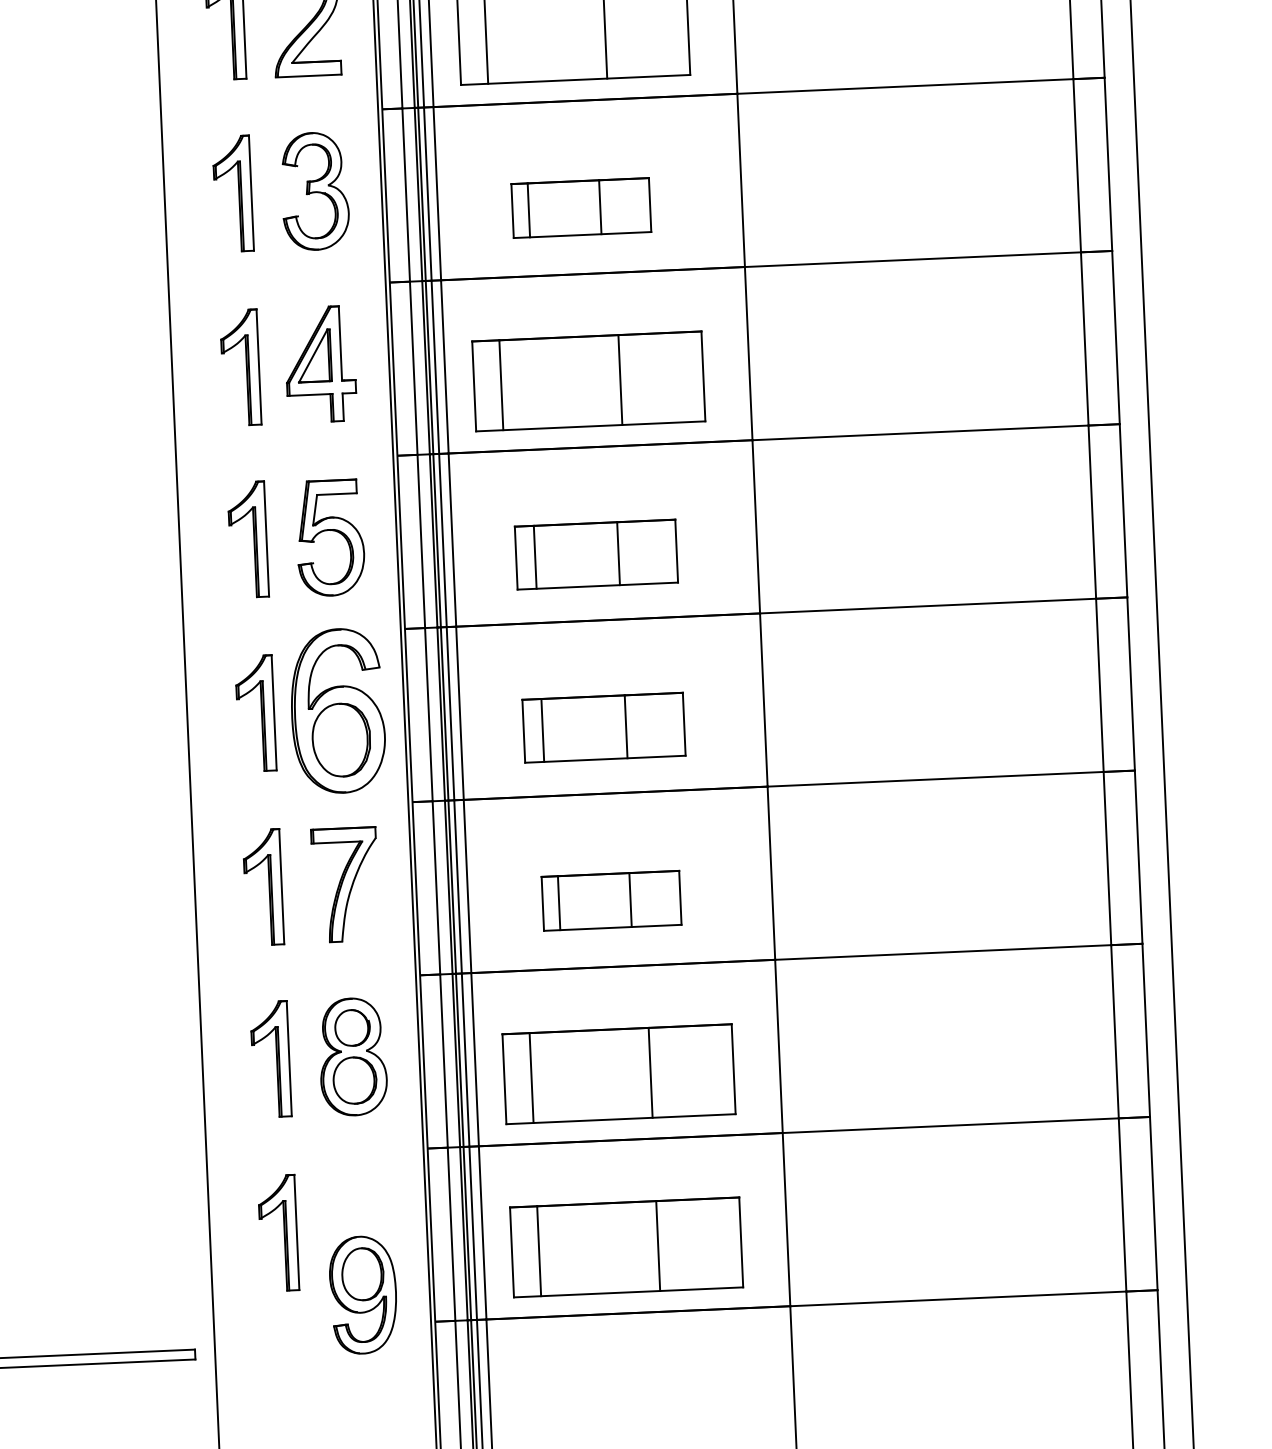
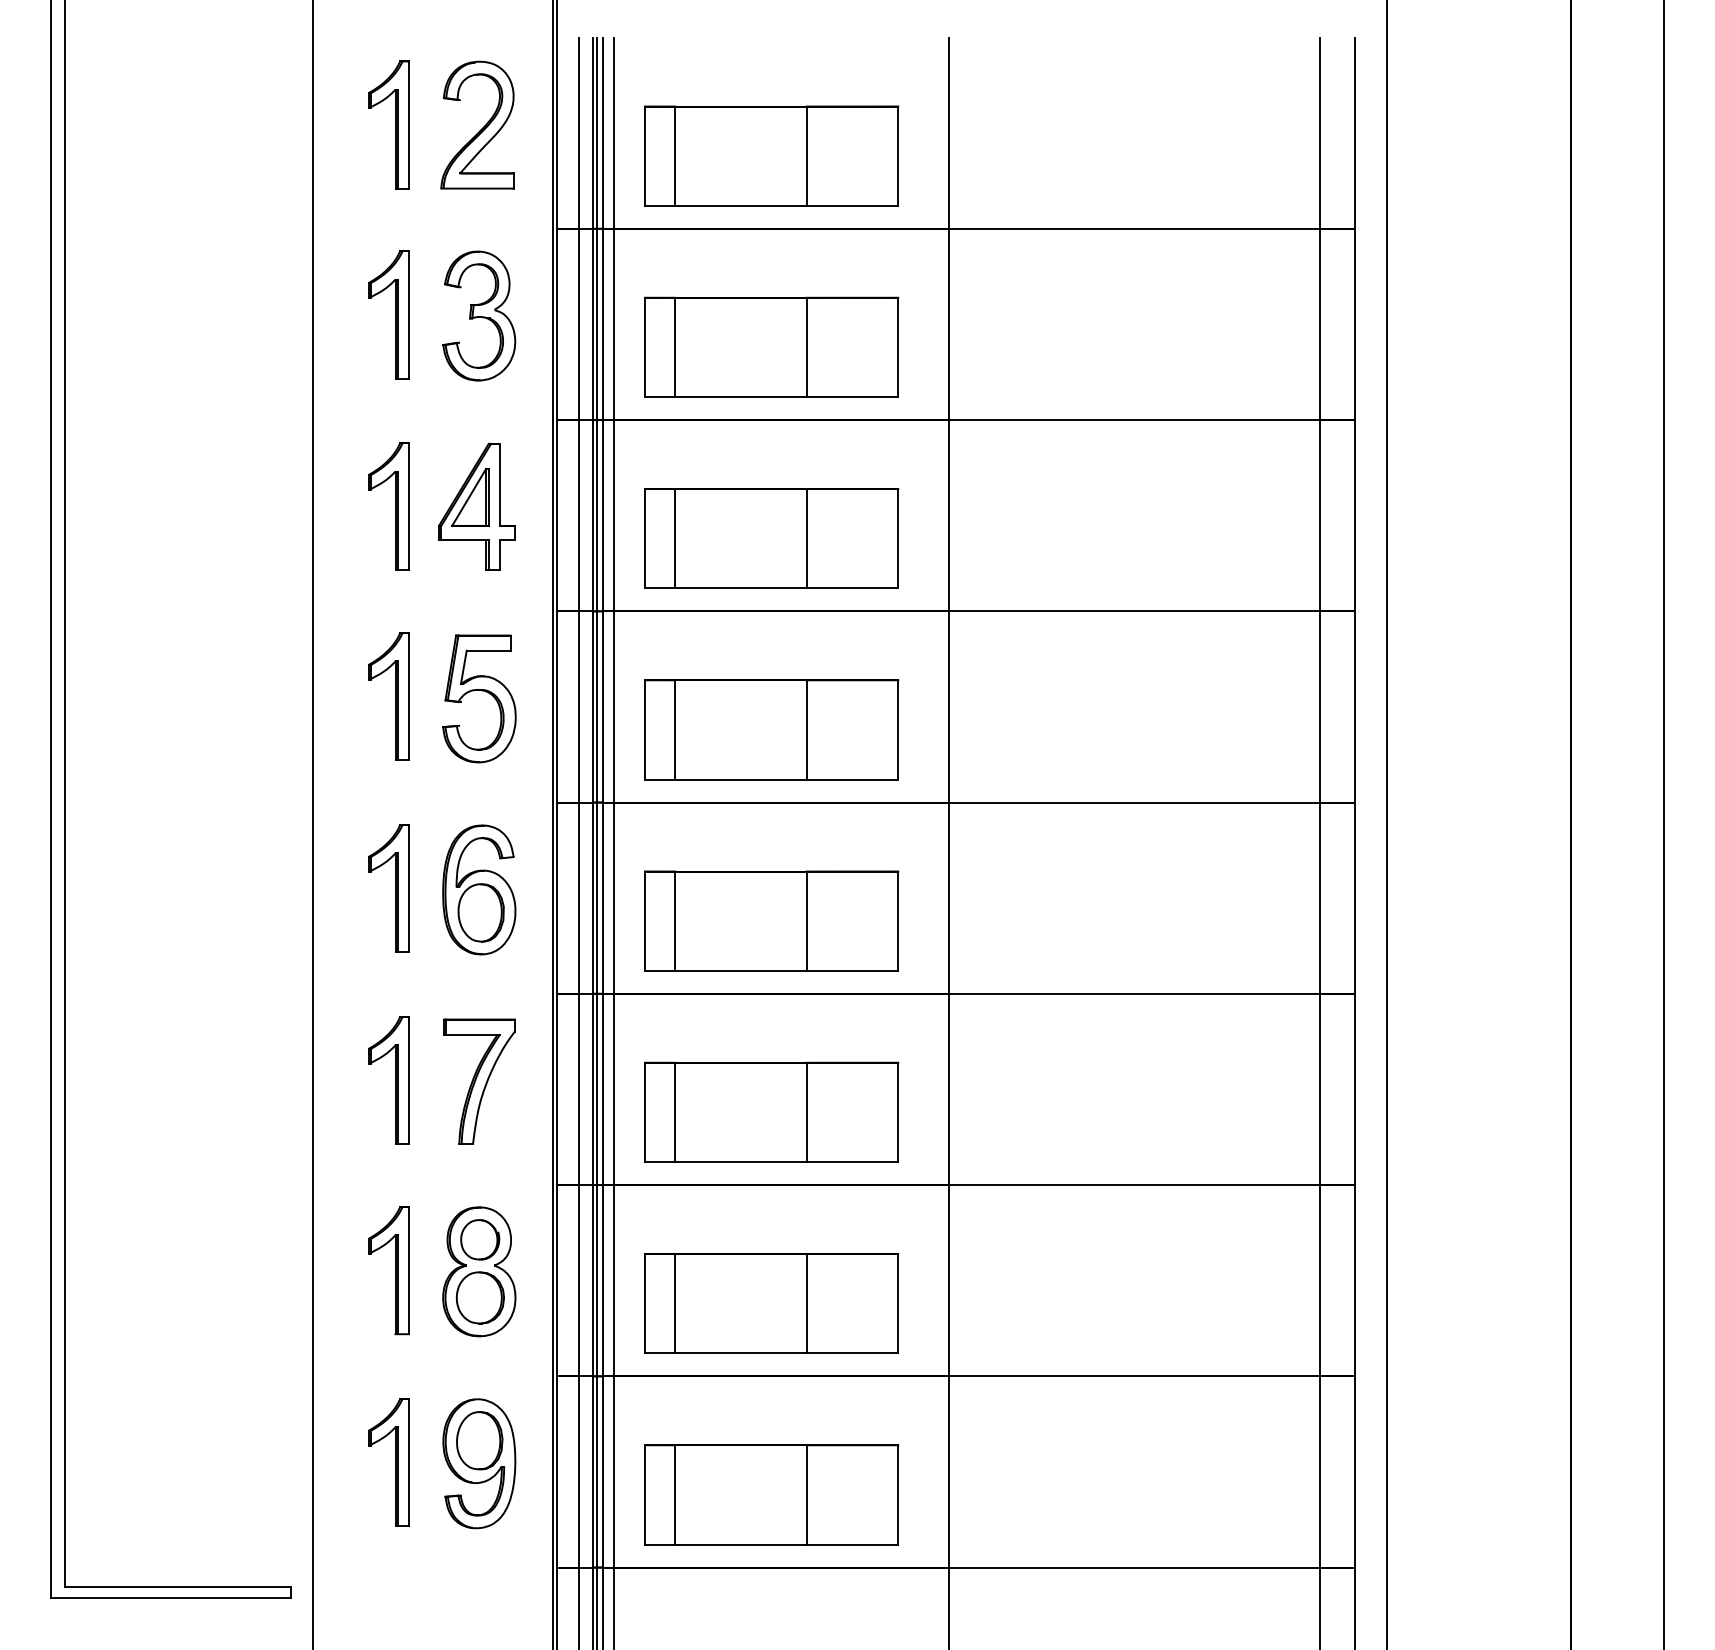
part: (581, 207) -> (771, 346), size x1.67
part: (596, 554) -> (771, 729), size x1.43
part: (338, 710) -> (479, 889), size x0.71
part: (603, 727) -> (771, 920), size x1.43
part: (611, 900) -> (771, 1111), size x1.67
part: (363, 1294) -> (479, 1463), moved

